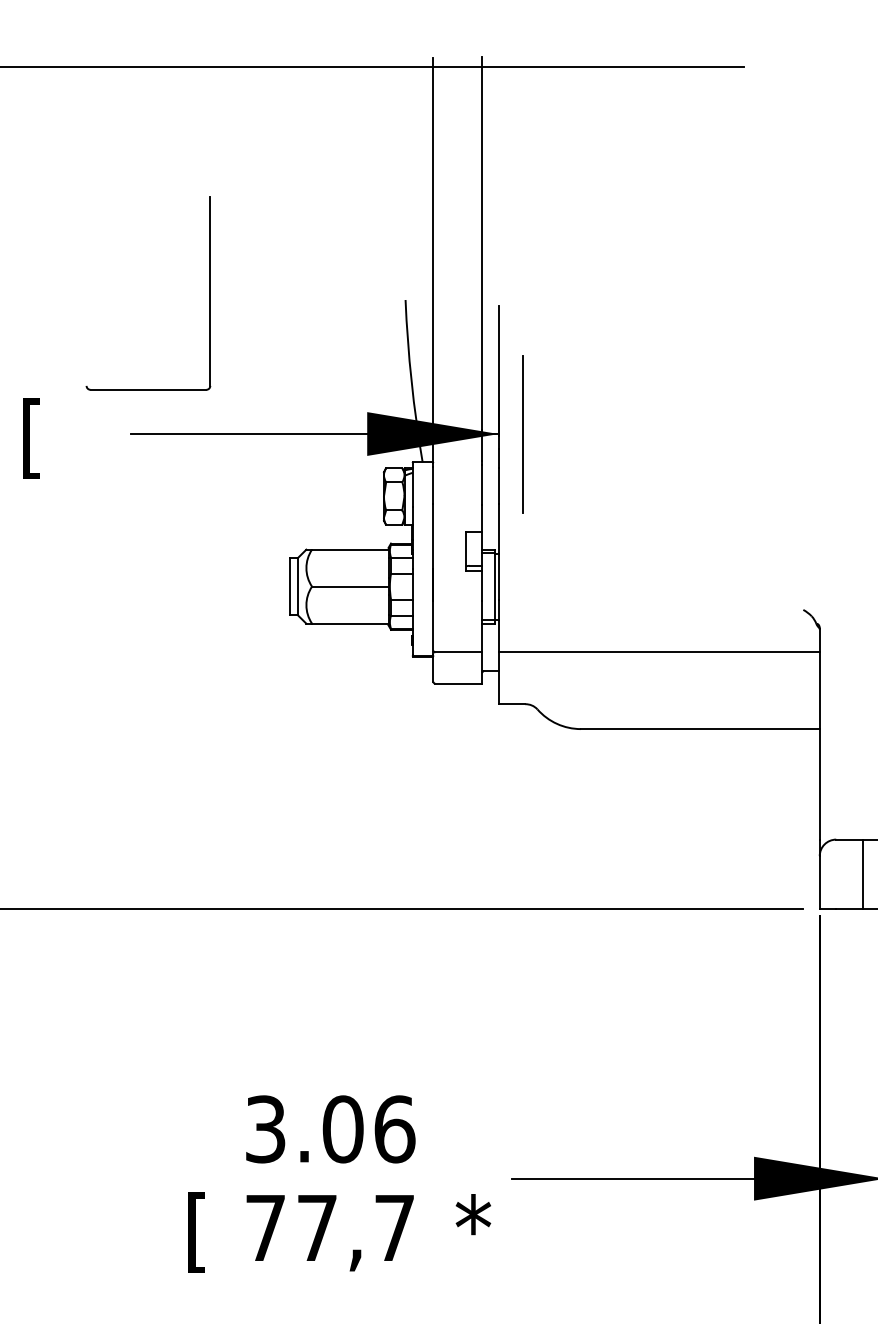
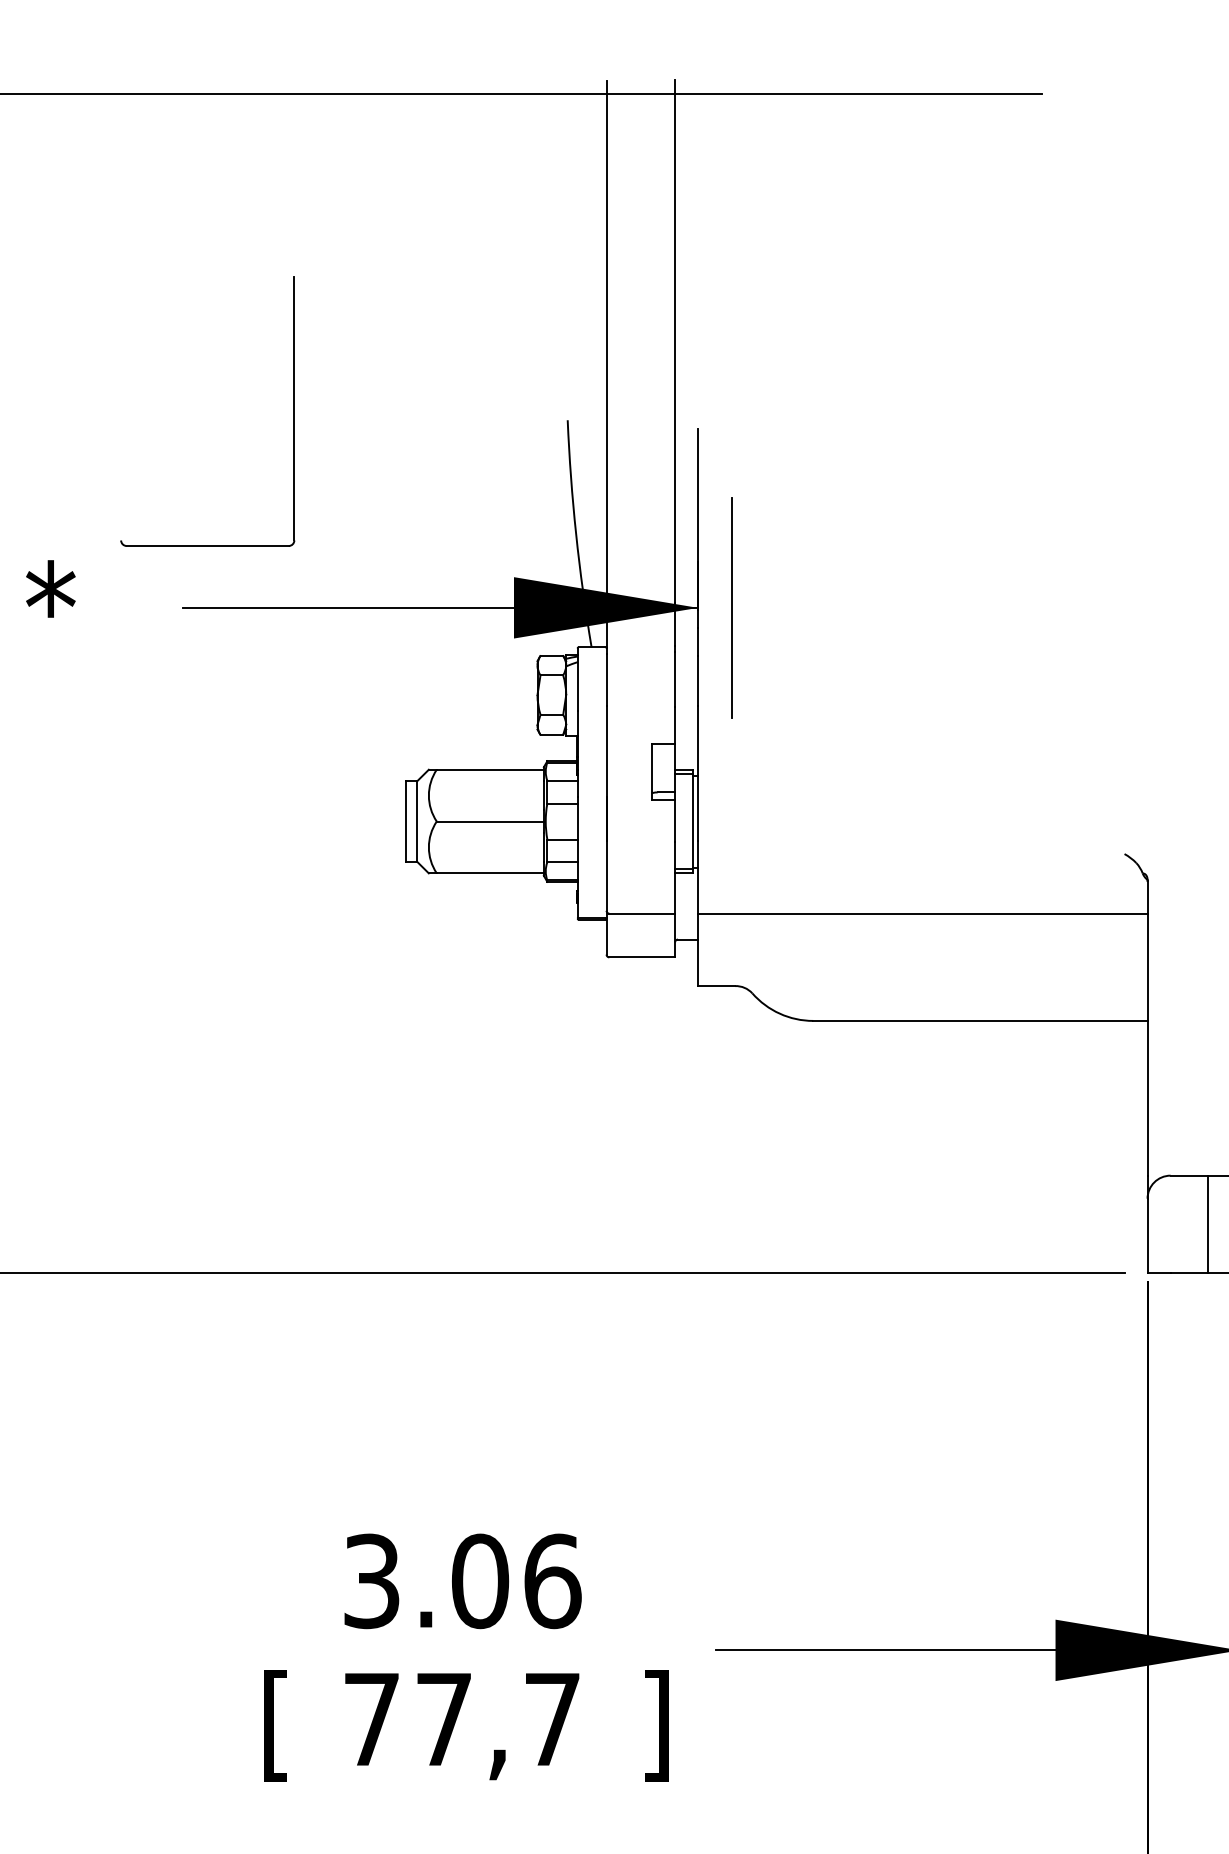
text: (36, 438) -> (50, 614), [ -> *
text: (473, 1232) -> (662, 1725), * -> ]

